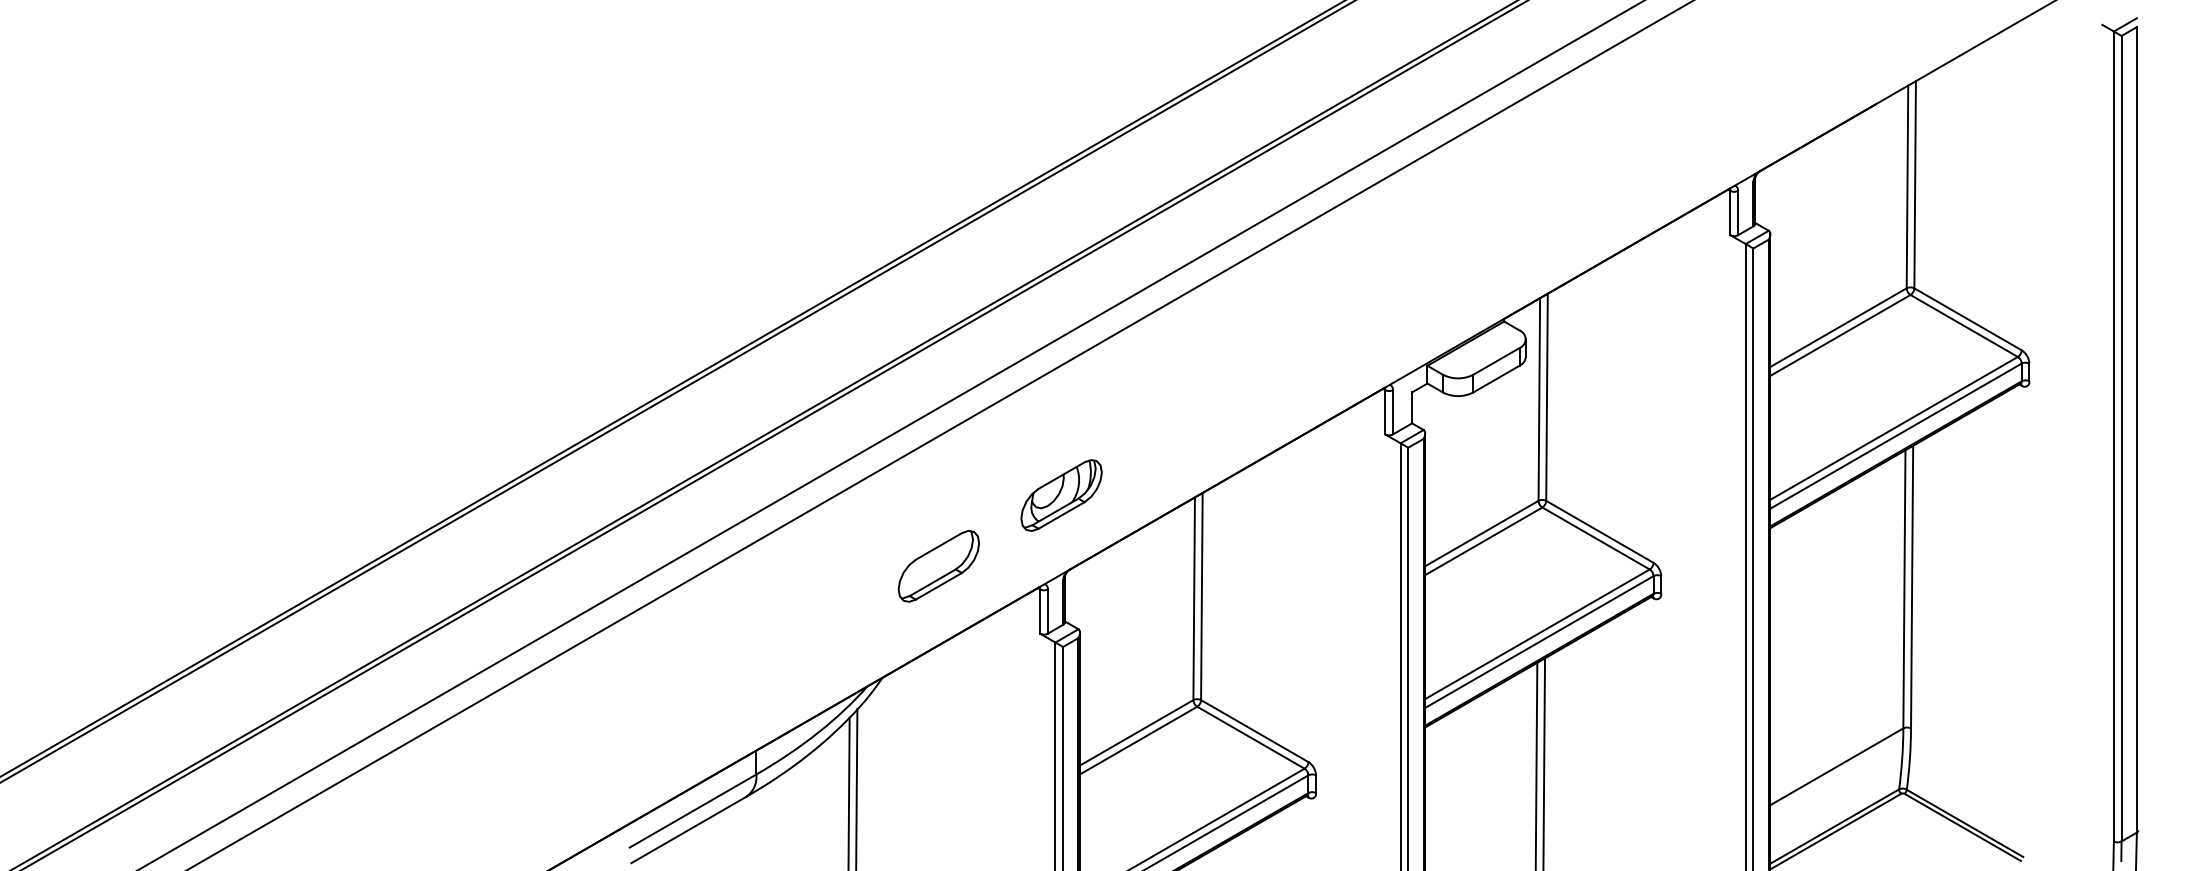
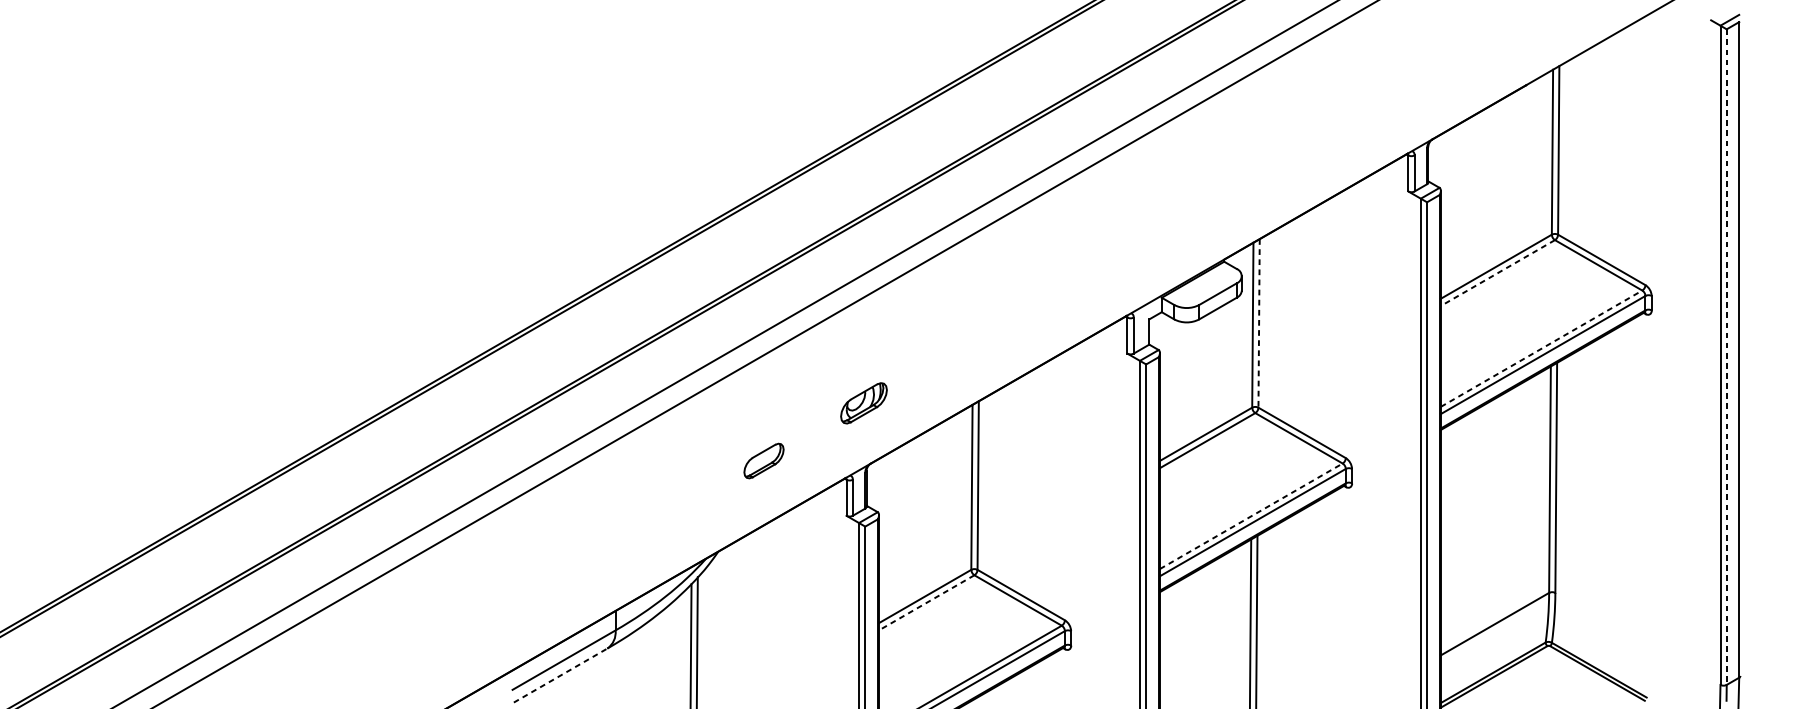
line: (1840, 335) -> (1497, 273), solid -> dashed
line: (1547, 397) -> (1259, 323), solid -> dashed
line: (1894, 428) -> (1541, 348), solid -> dashed
line: (2121, 438) -> (1726, 356), solid -> dashed
part: (1061, 495) -> (863, 403), size x0.7
part: (938, 566) -> (763, 461), size x0.6
line: (1537, 634) -> (1251, 516), solid -> dashed
line: (1138, 740) -> (926, 602), solid -> dashed
line: (689, 829) -> (561, 675), solid -> dashed

